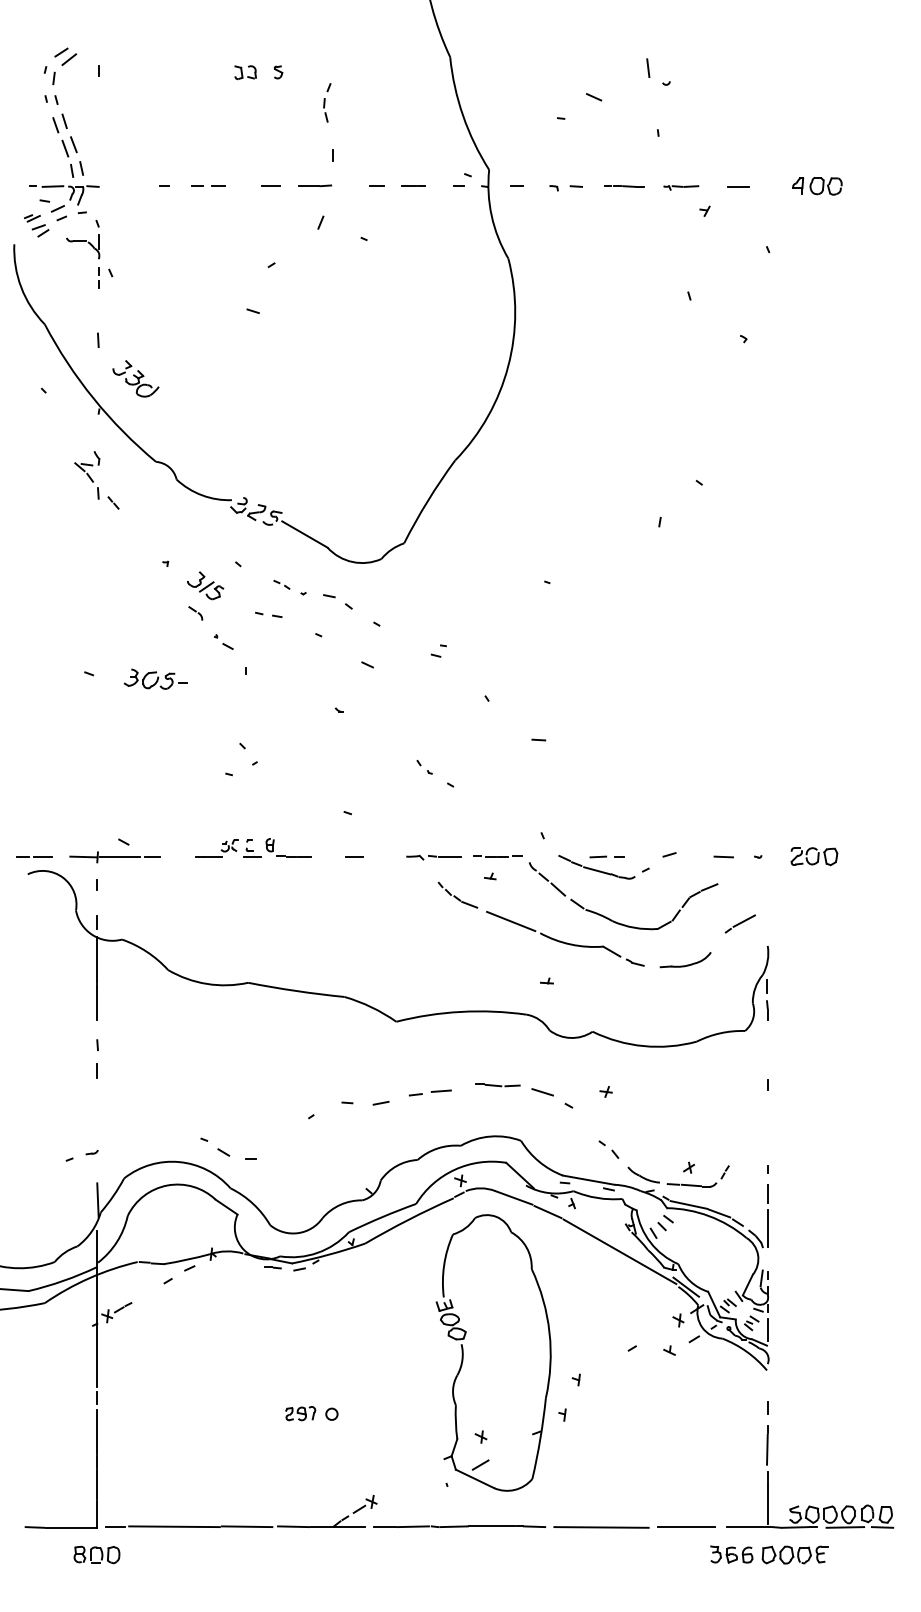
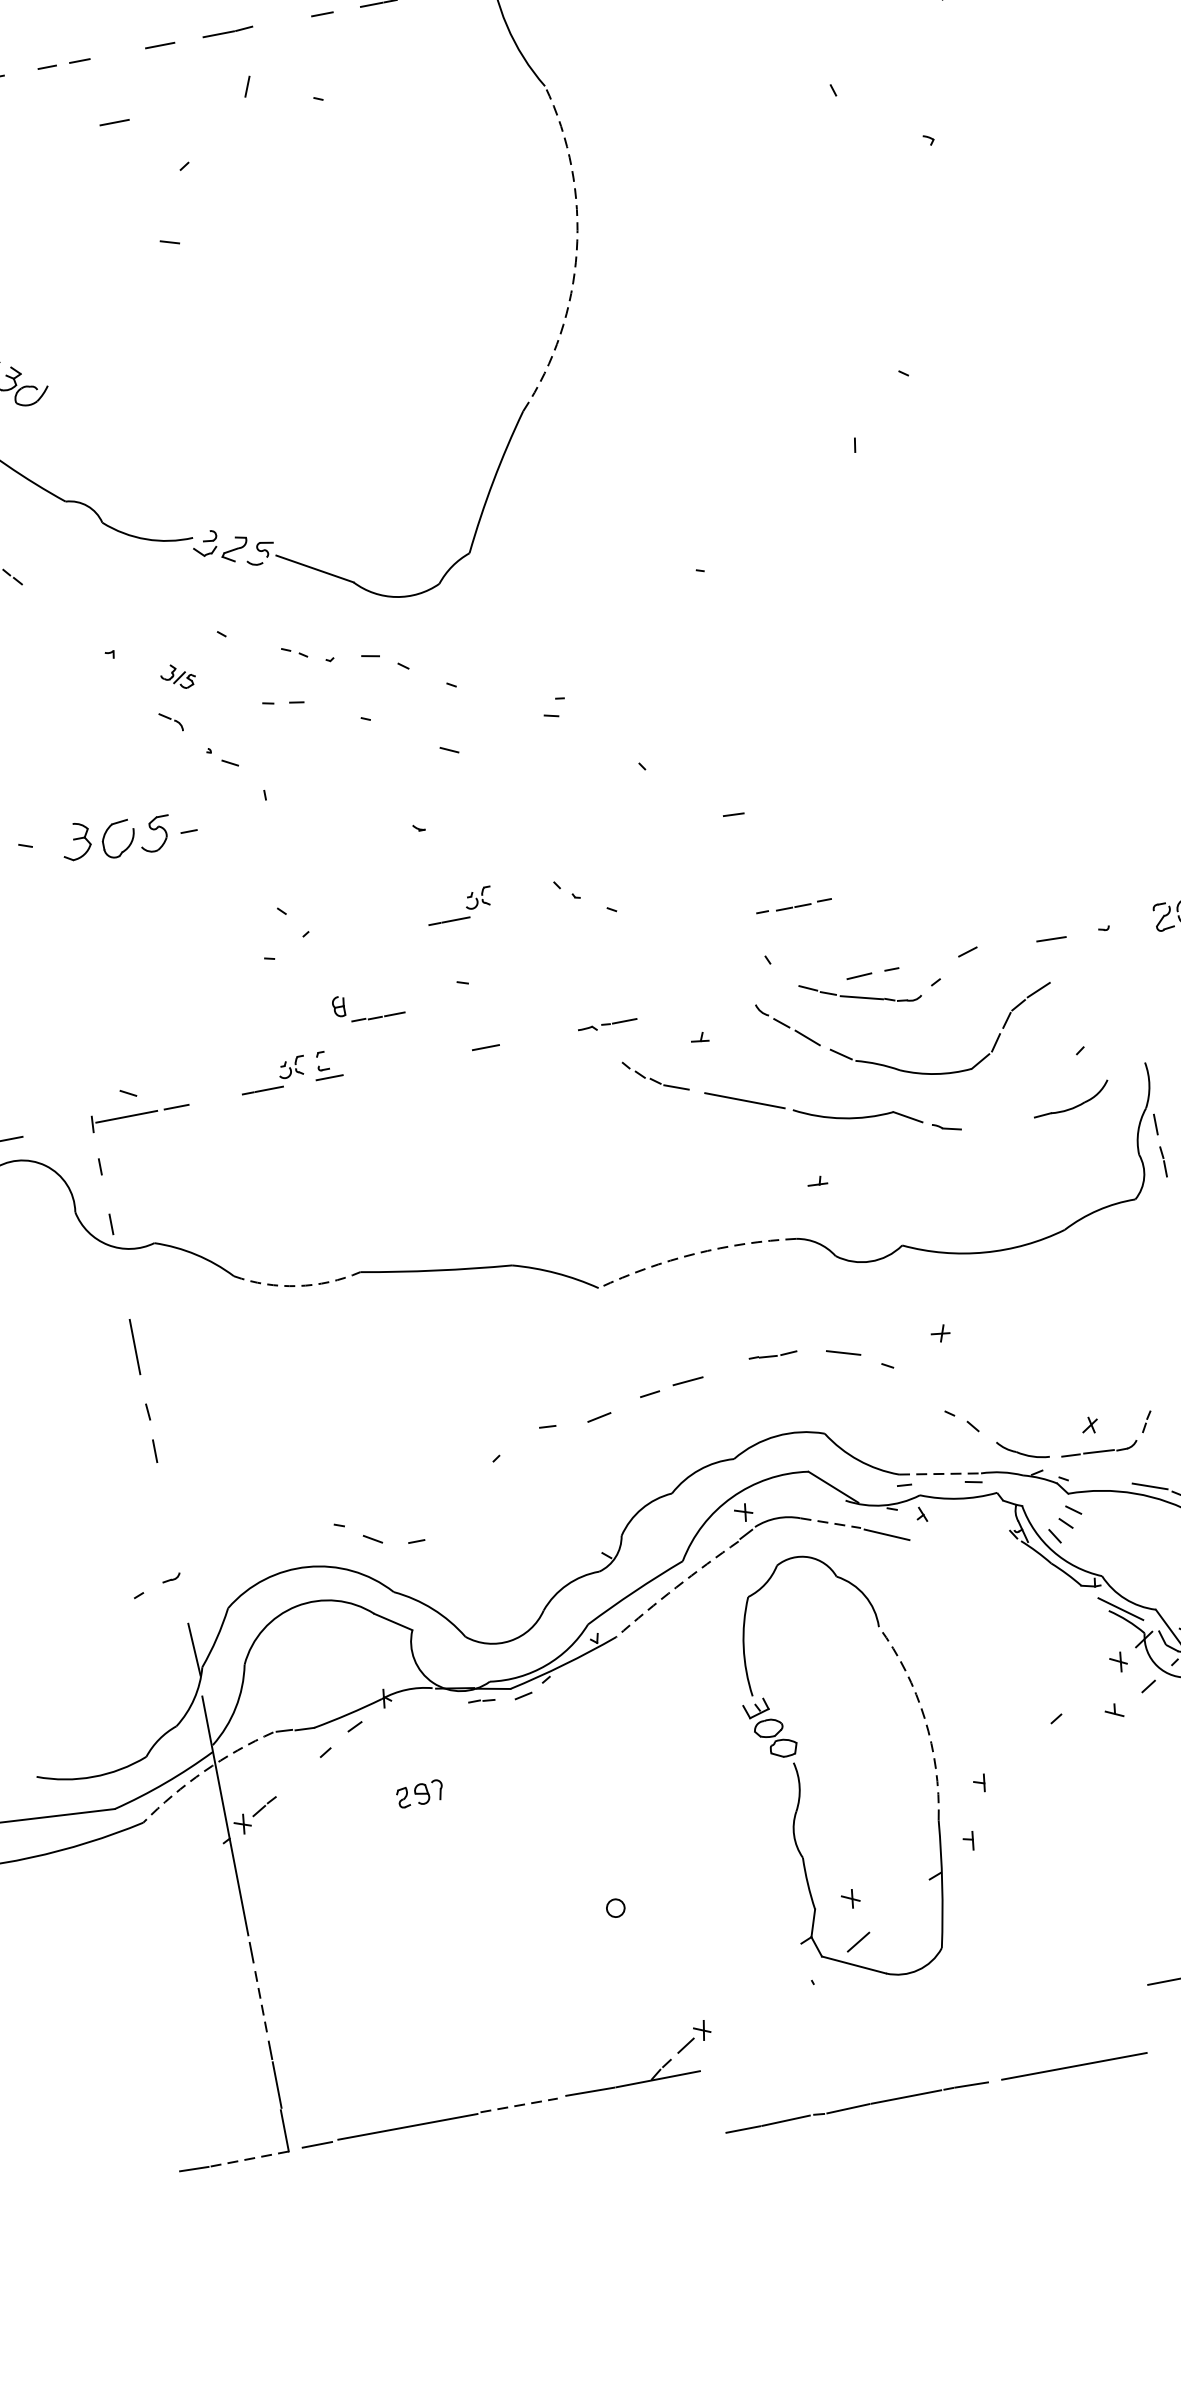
line: (232, 228) -> (113, 121), added
arc: (508, 366) -> (577, 251), solid -> dashed
part: (205, 585) -> (177, 676), size x0.6
part: (155, 678) -> (128, 833), size x1.4
part: (354, 764) -> (458, 906), added
part: (285, 855) -> (365, 1018), moved
line: (83, 856) -> (70, 1127), removed
part: (497, 856) -> (793, 907), moved
part: (433, 857) -> (607, 1025), size x0.7
line: (743, 920) -> (1100, 1030), removed
line: (97, 959) -> (122, 1280), removed
part: (685, 960) -> (1070, 1099), moved
arc: (206, 983) -> (296, 1285), solid -> dashed
arc: (461, 1011) -> (695, 1253), solid -> dashed
part: (497, 1085) -> (772, 1355), size x0.7
line: (589, 1180) -> (941, 1474), solid -> dashed
line: (514, 1197) -> (831, 1522), solid -> dashed
line: (688, 1204) -> (1099, 1481), removed
arc: (408, 1219) -> (675, 1587), solid -> dashed
line: (619, 1251) -> (1008, 1574), removed
arc: (89, 1278) -> (204, 1771), solid -> dashed
arc: (549, 1332) -> (924, 1718), solid -> dashed
part: (300, 1413) -> (419, 1793), moved
line: (97, 1432) -> (262, 2005), solid -> dashed
line: (247, 1526) -> (519, 2104), solid -> dashed
line: (511, 1526) -> (936, 2091), moved
line: (71, 1527) -> (250, 2158), solid -> dashed
part: (96, 1554) -> (296, 2192), removed

